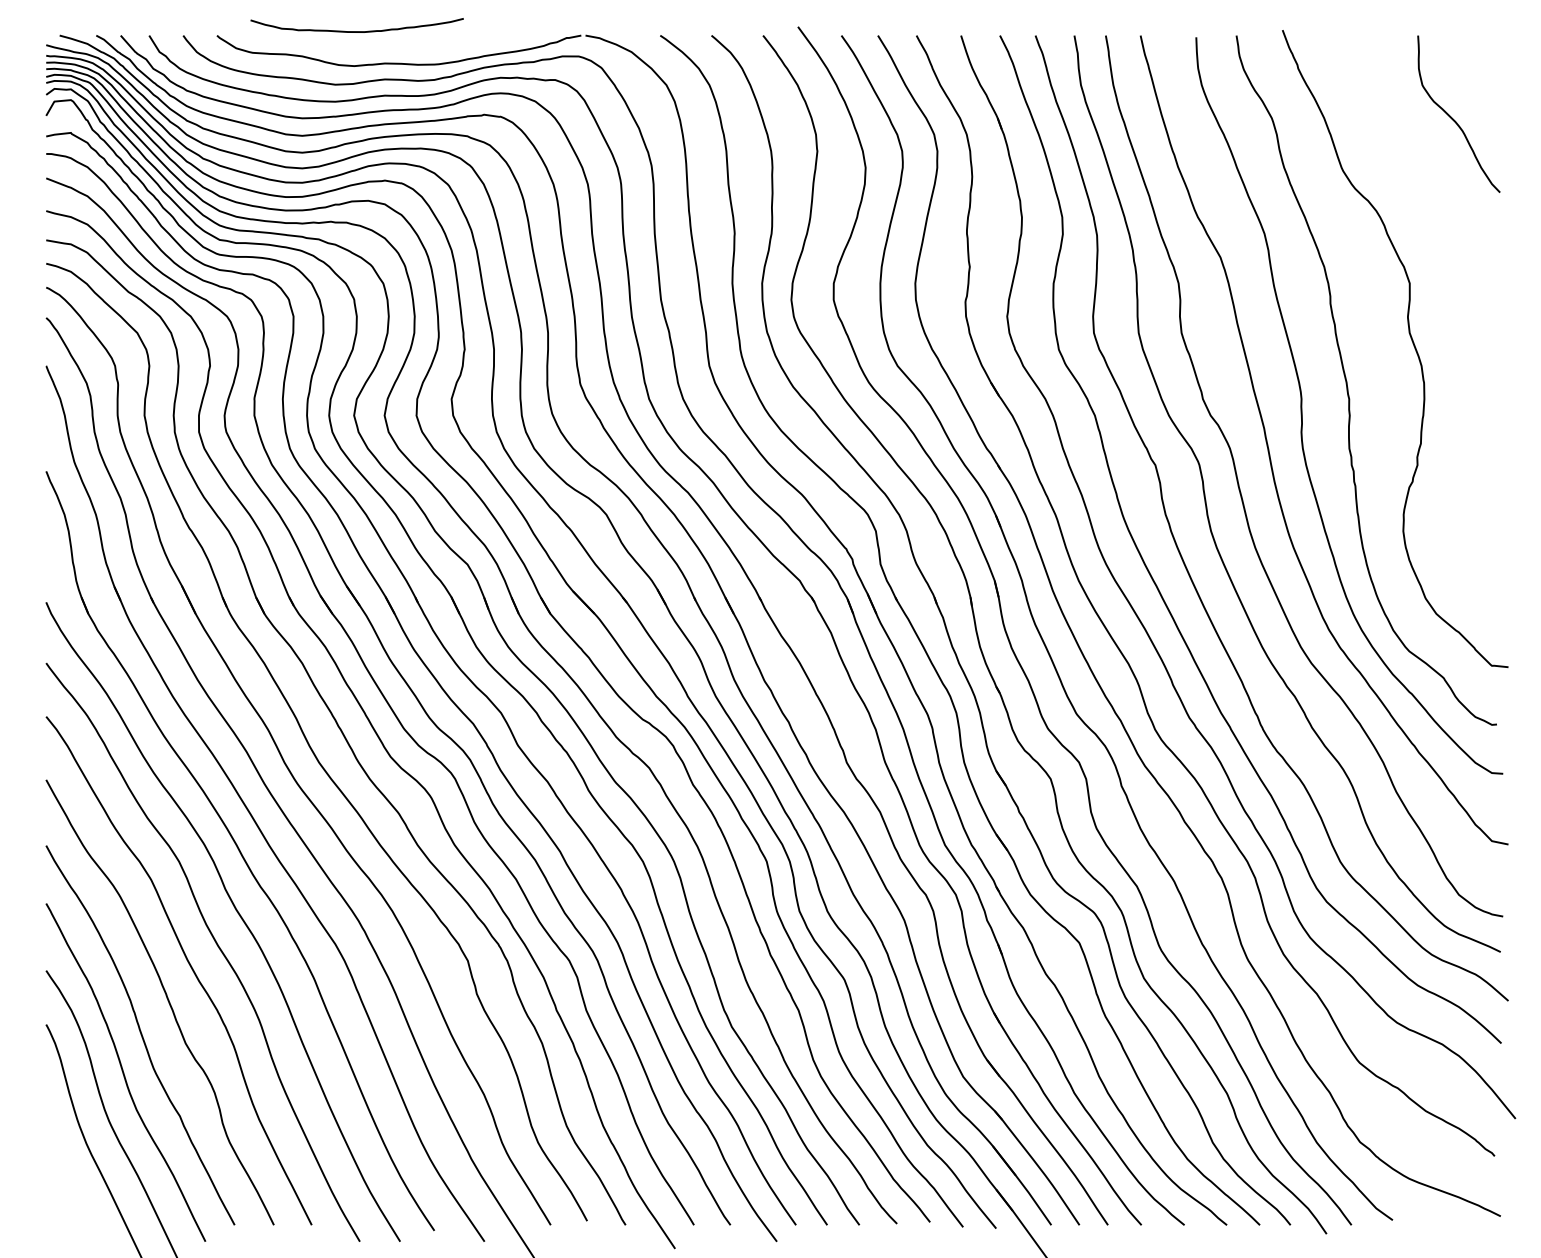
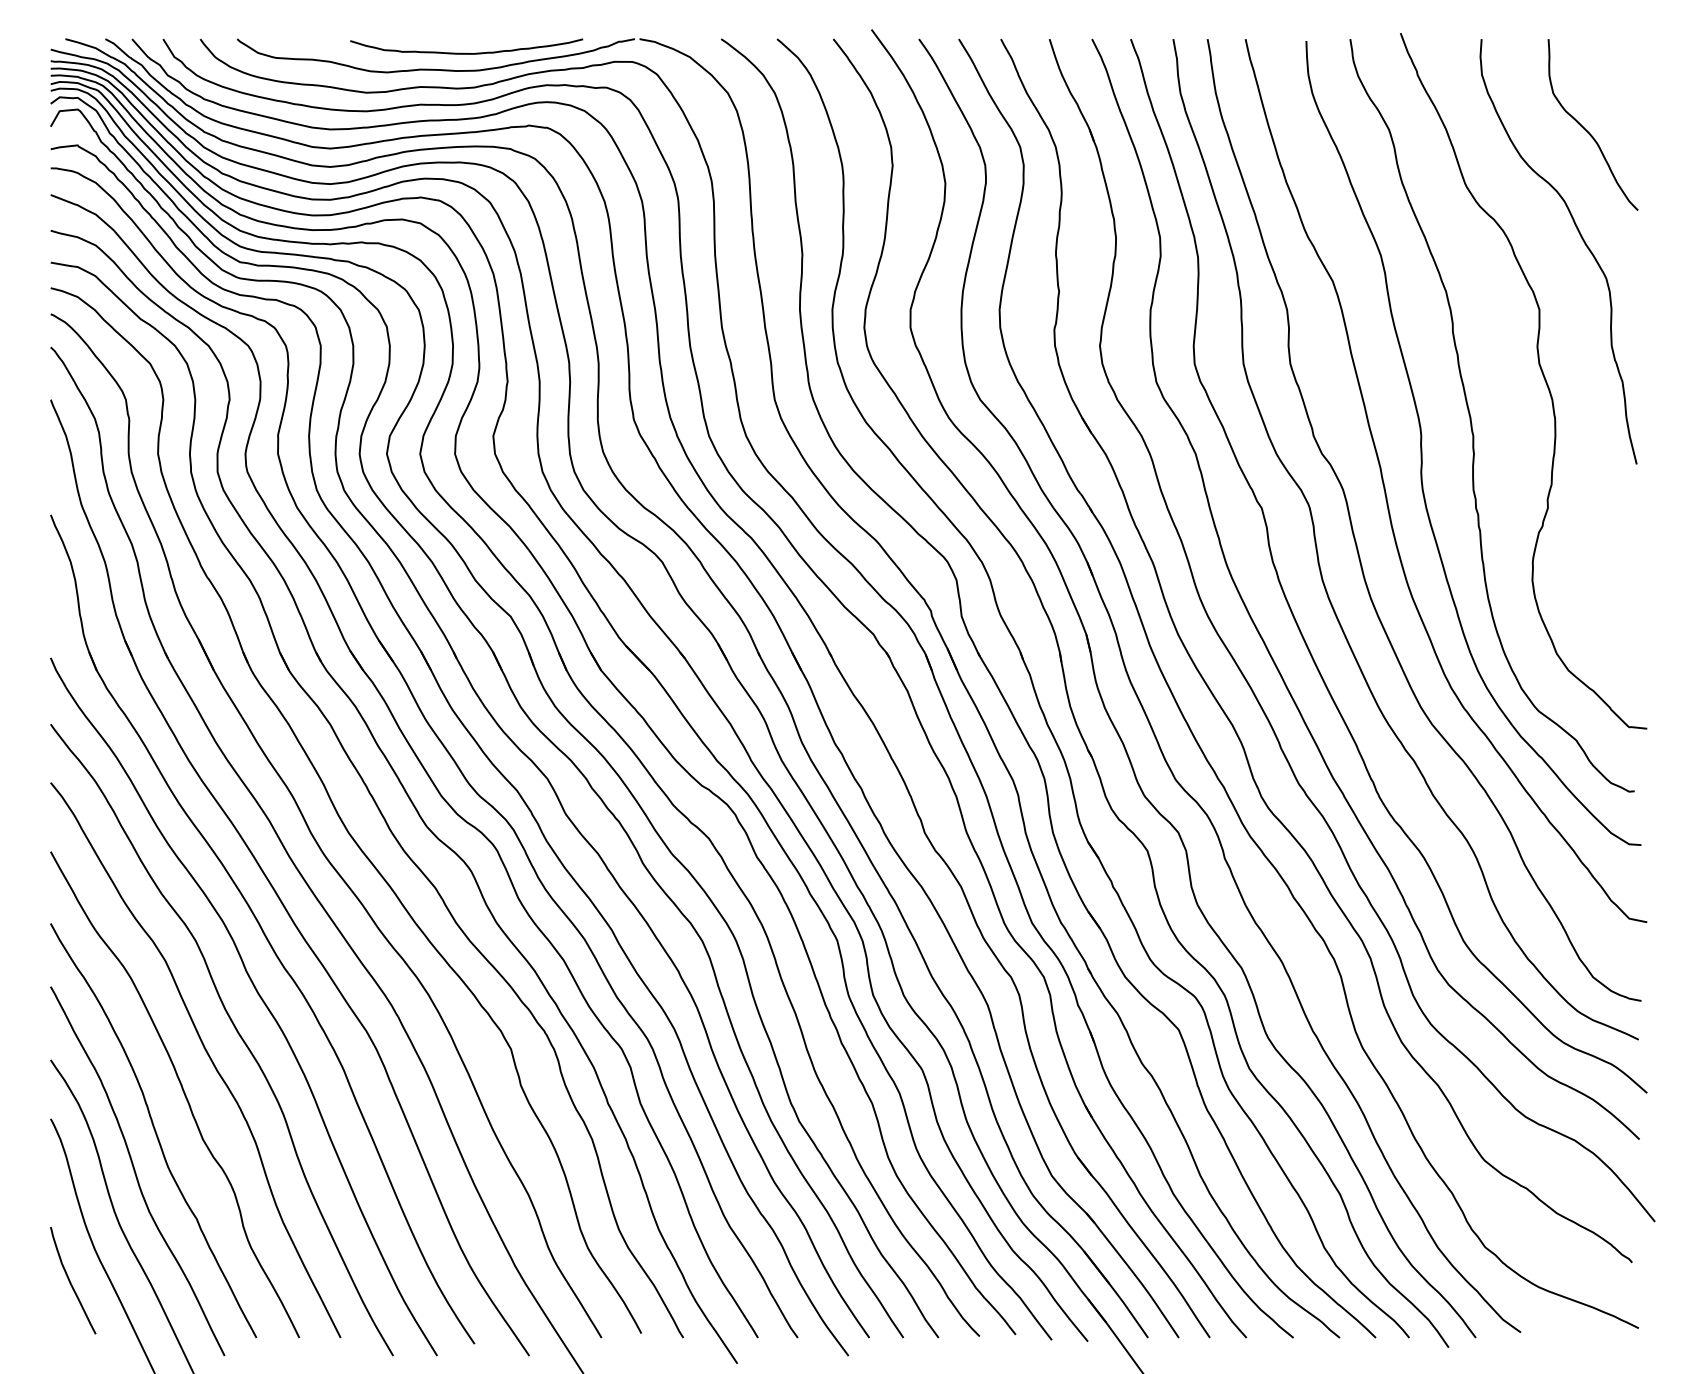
curve: (356, 31) -> (465, 53), moved
curve: (1448, 219) -> (1581, 239), added
curve: (64, 1172) -> (70, 1280), added

